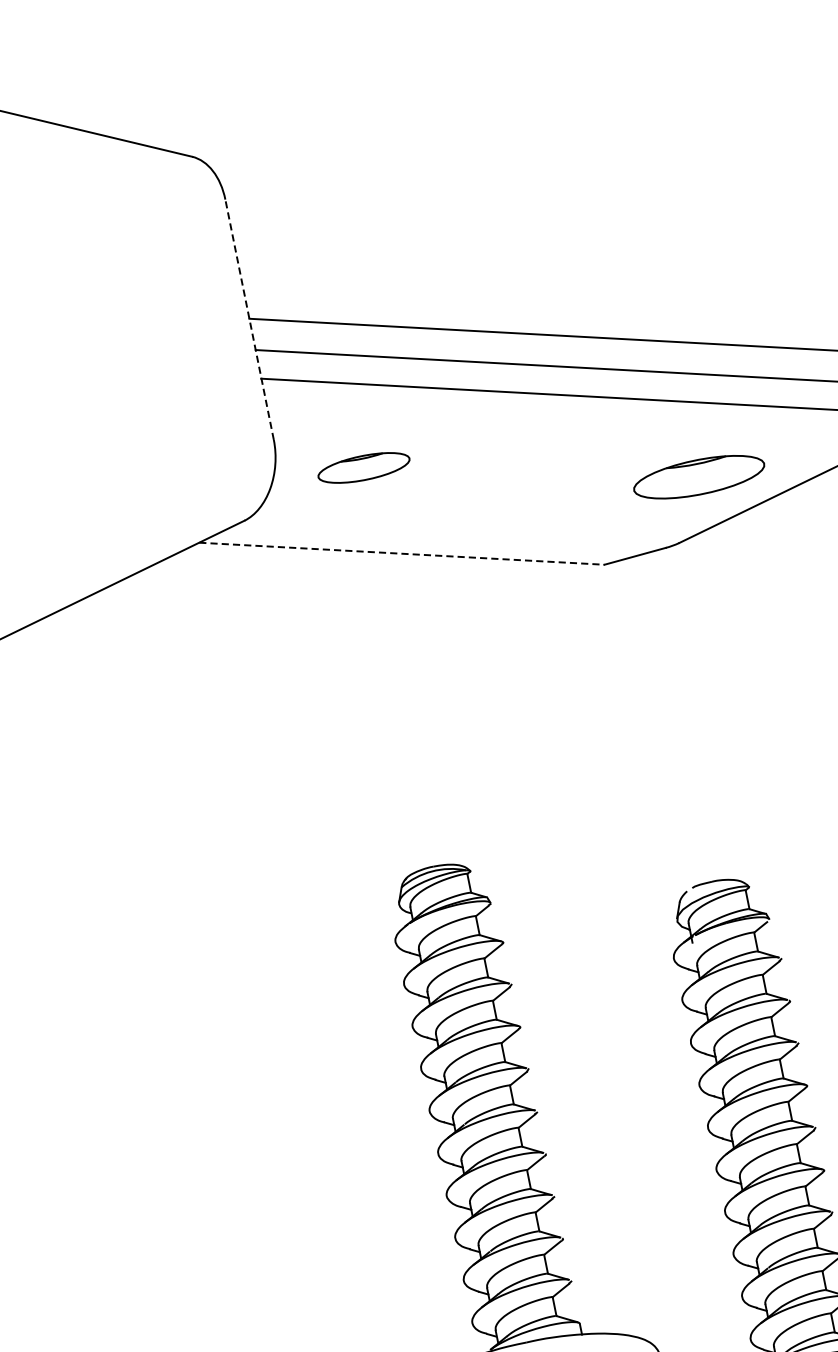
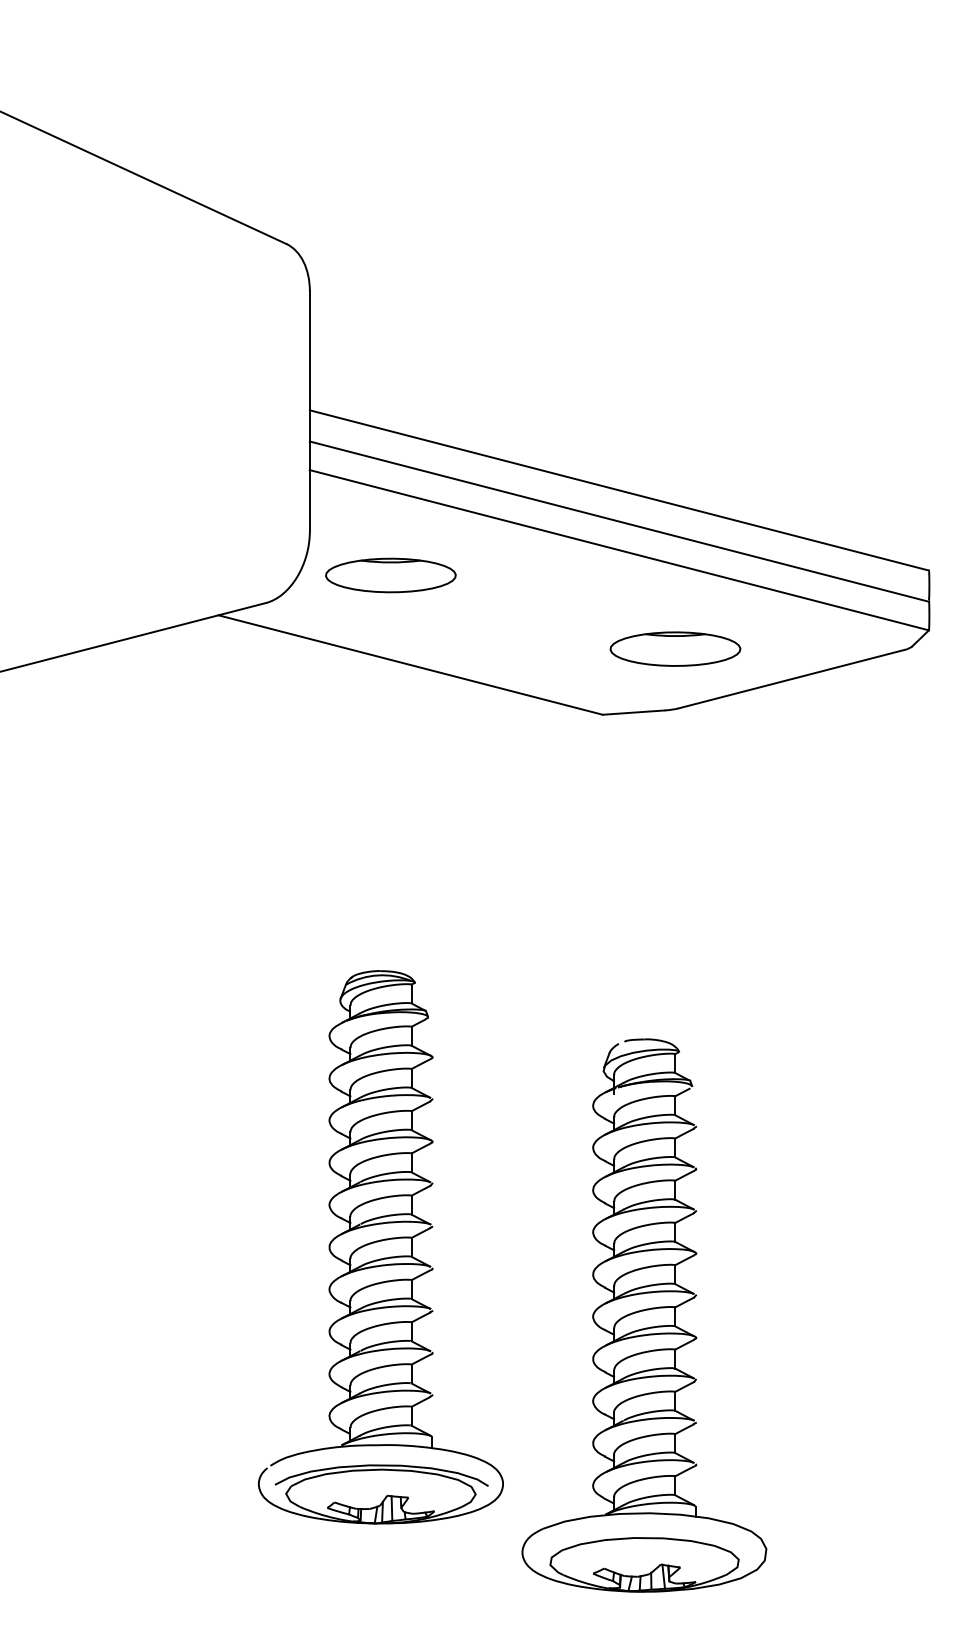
line: (249, 320) -> (309, 411), dashed -> solid
part: (363, 468) -> (390, 575), size x1.43
part: (699, 476) -> (675, 648), moved
line: (402, 554) -> (411, 665), dashed -> solid

